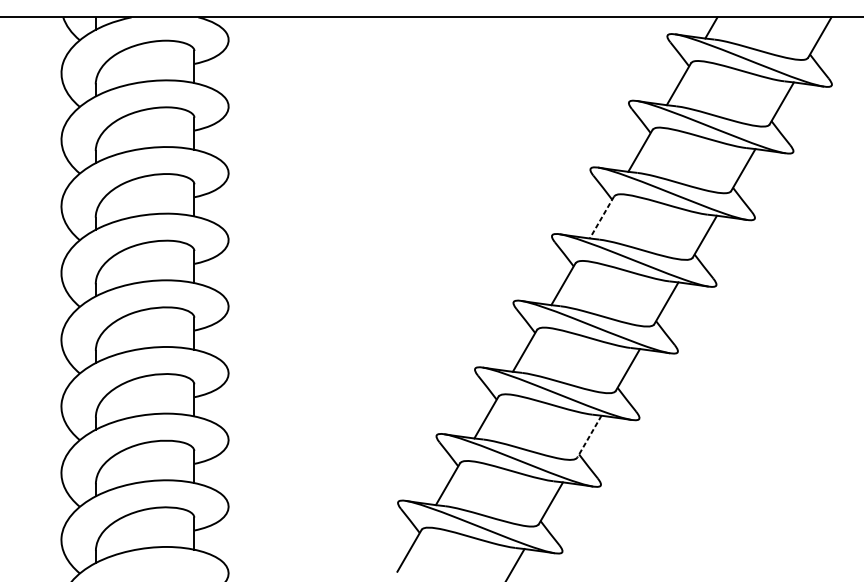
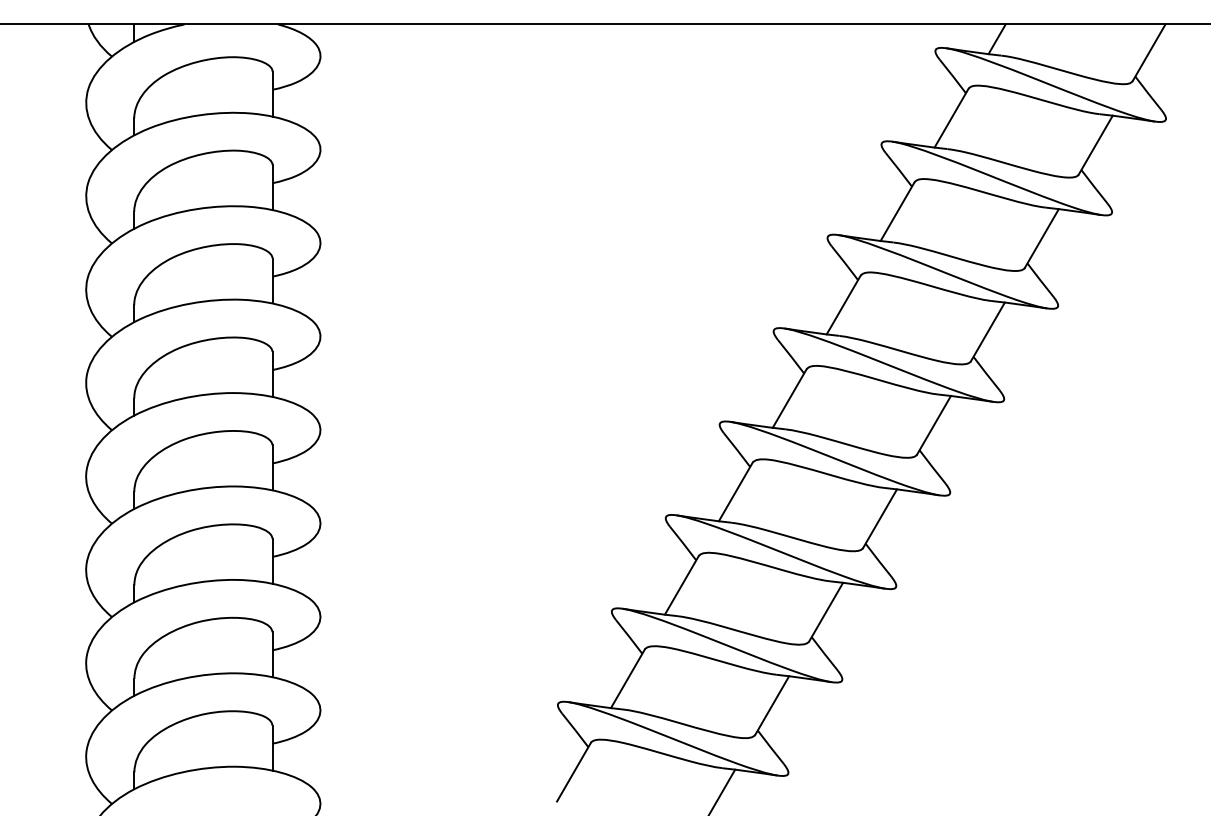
line: (601, 217) -> (843, 305), dashed -> solid
line: (589, 436) -> (826, 612), dashed -> solid

